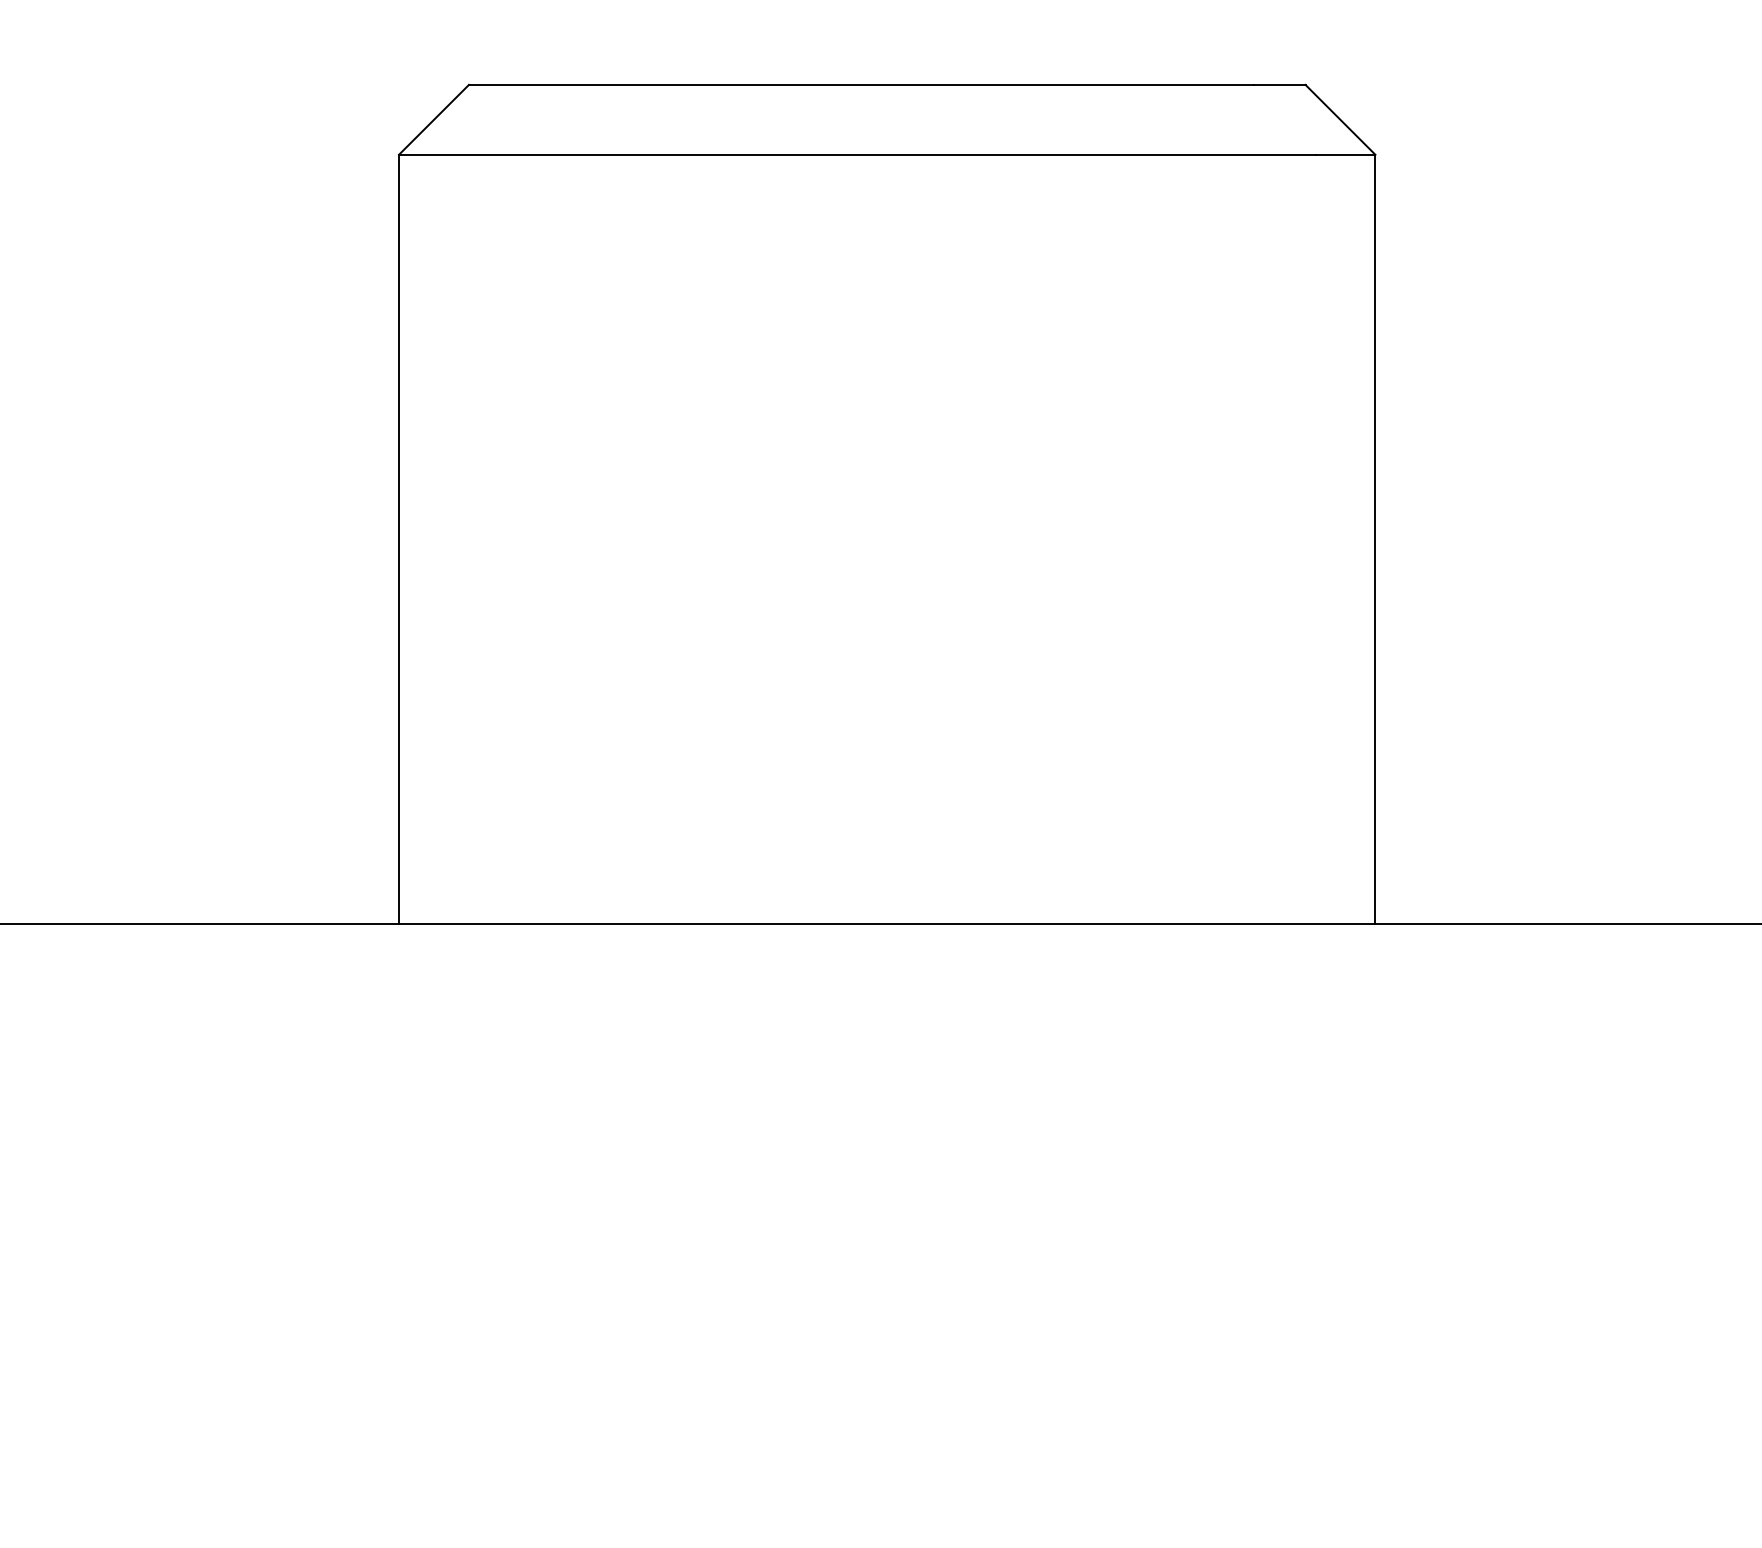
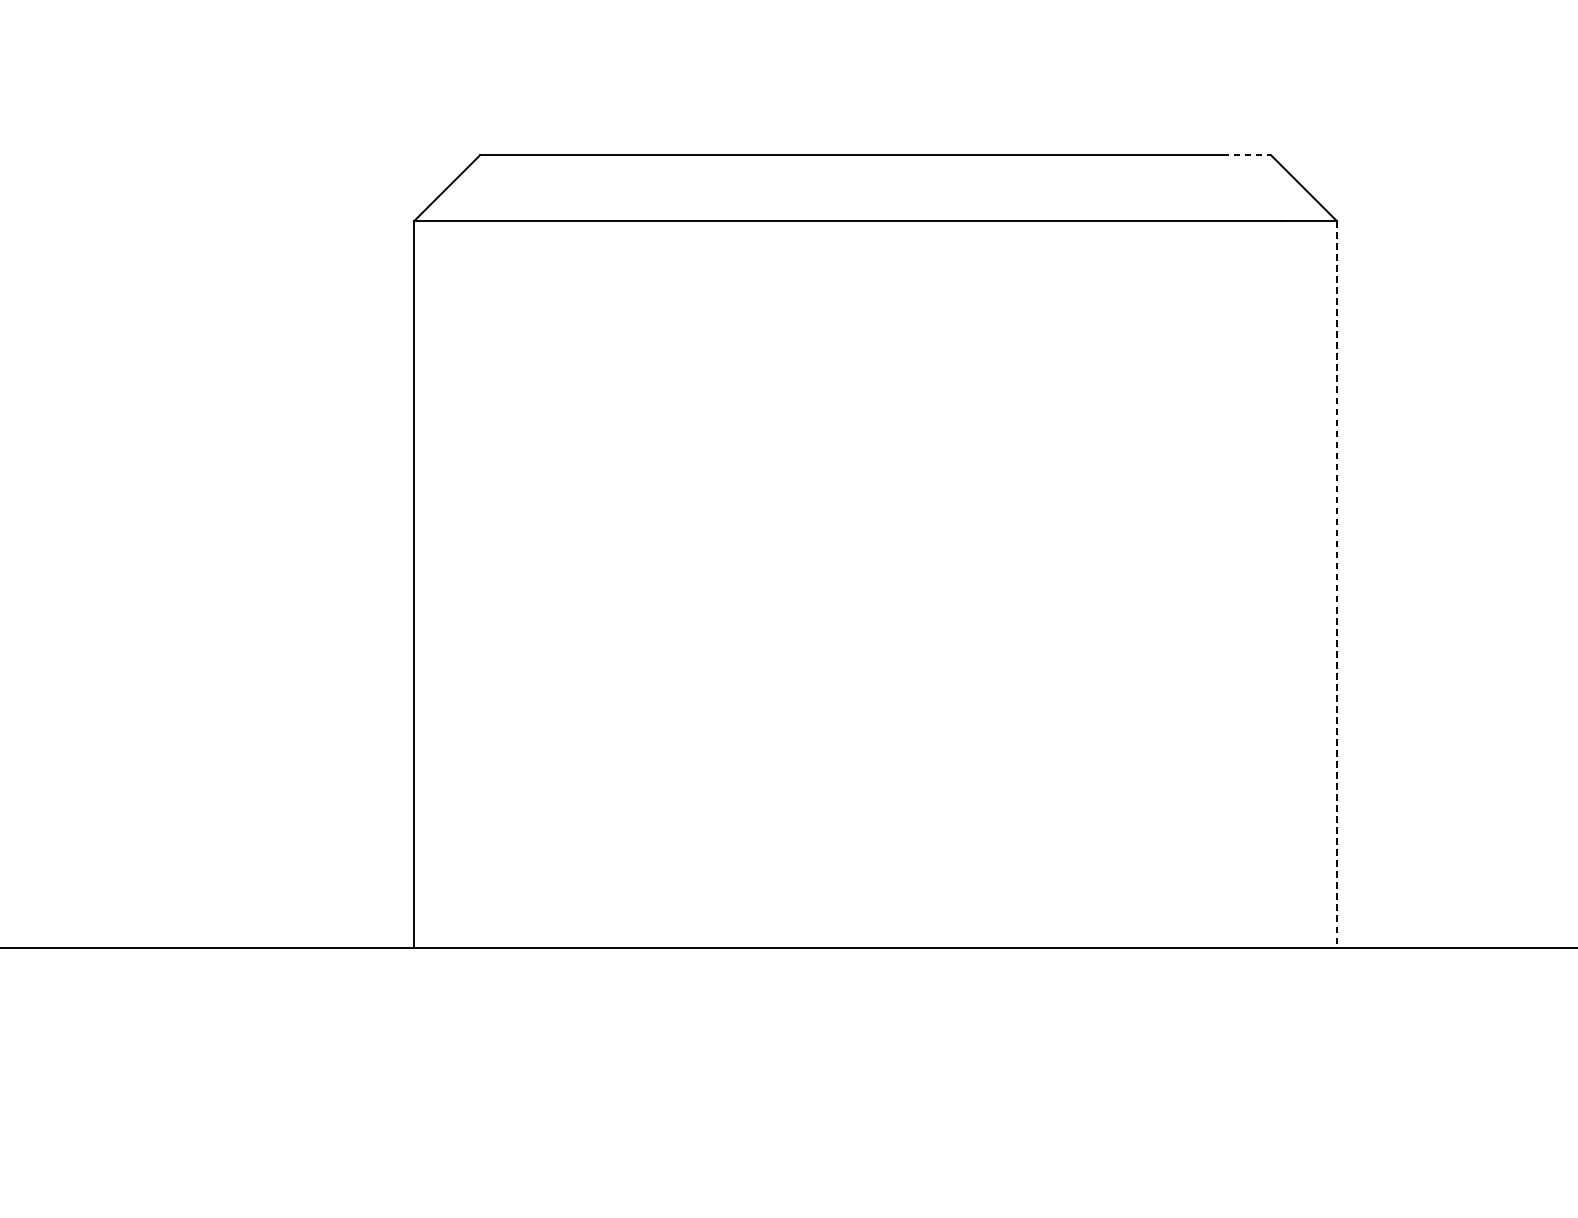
line: (1279, 84) -> (1246, 154), solid -> dashed
line: (1375, 539) -> (1337, 584), solid -> dashed

